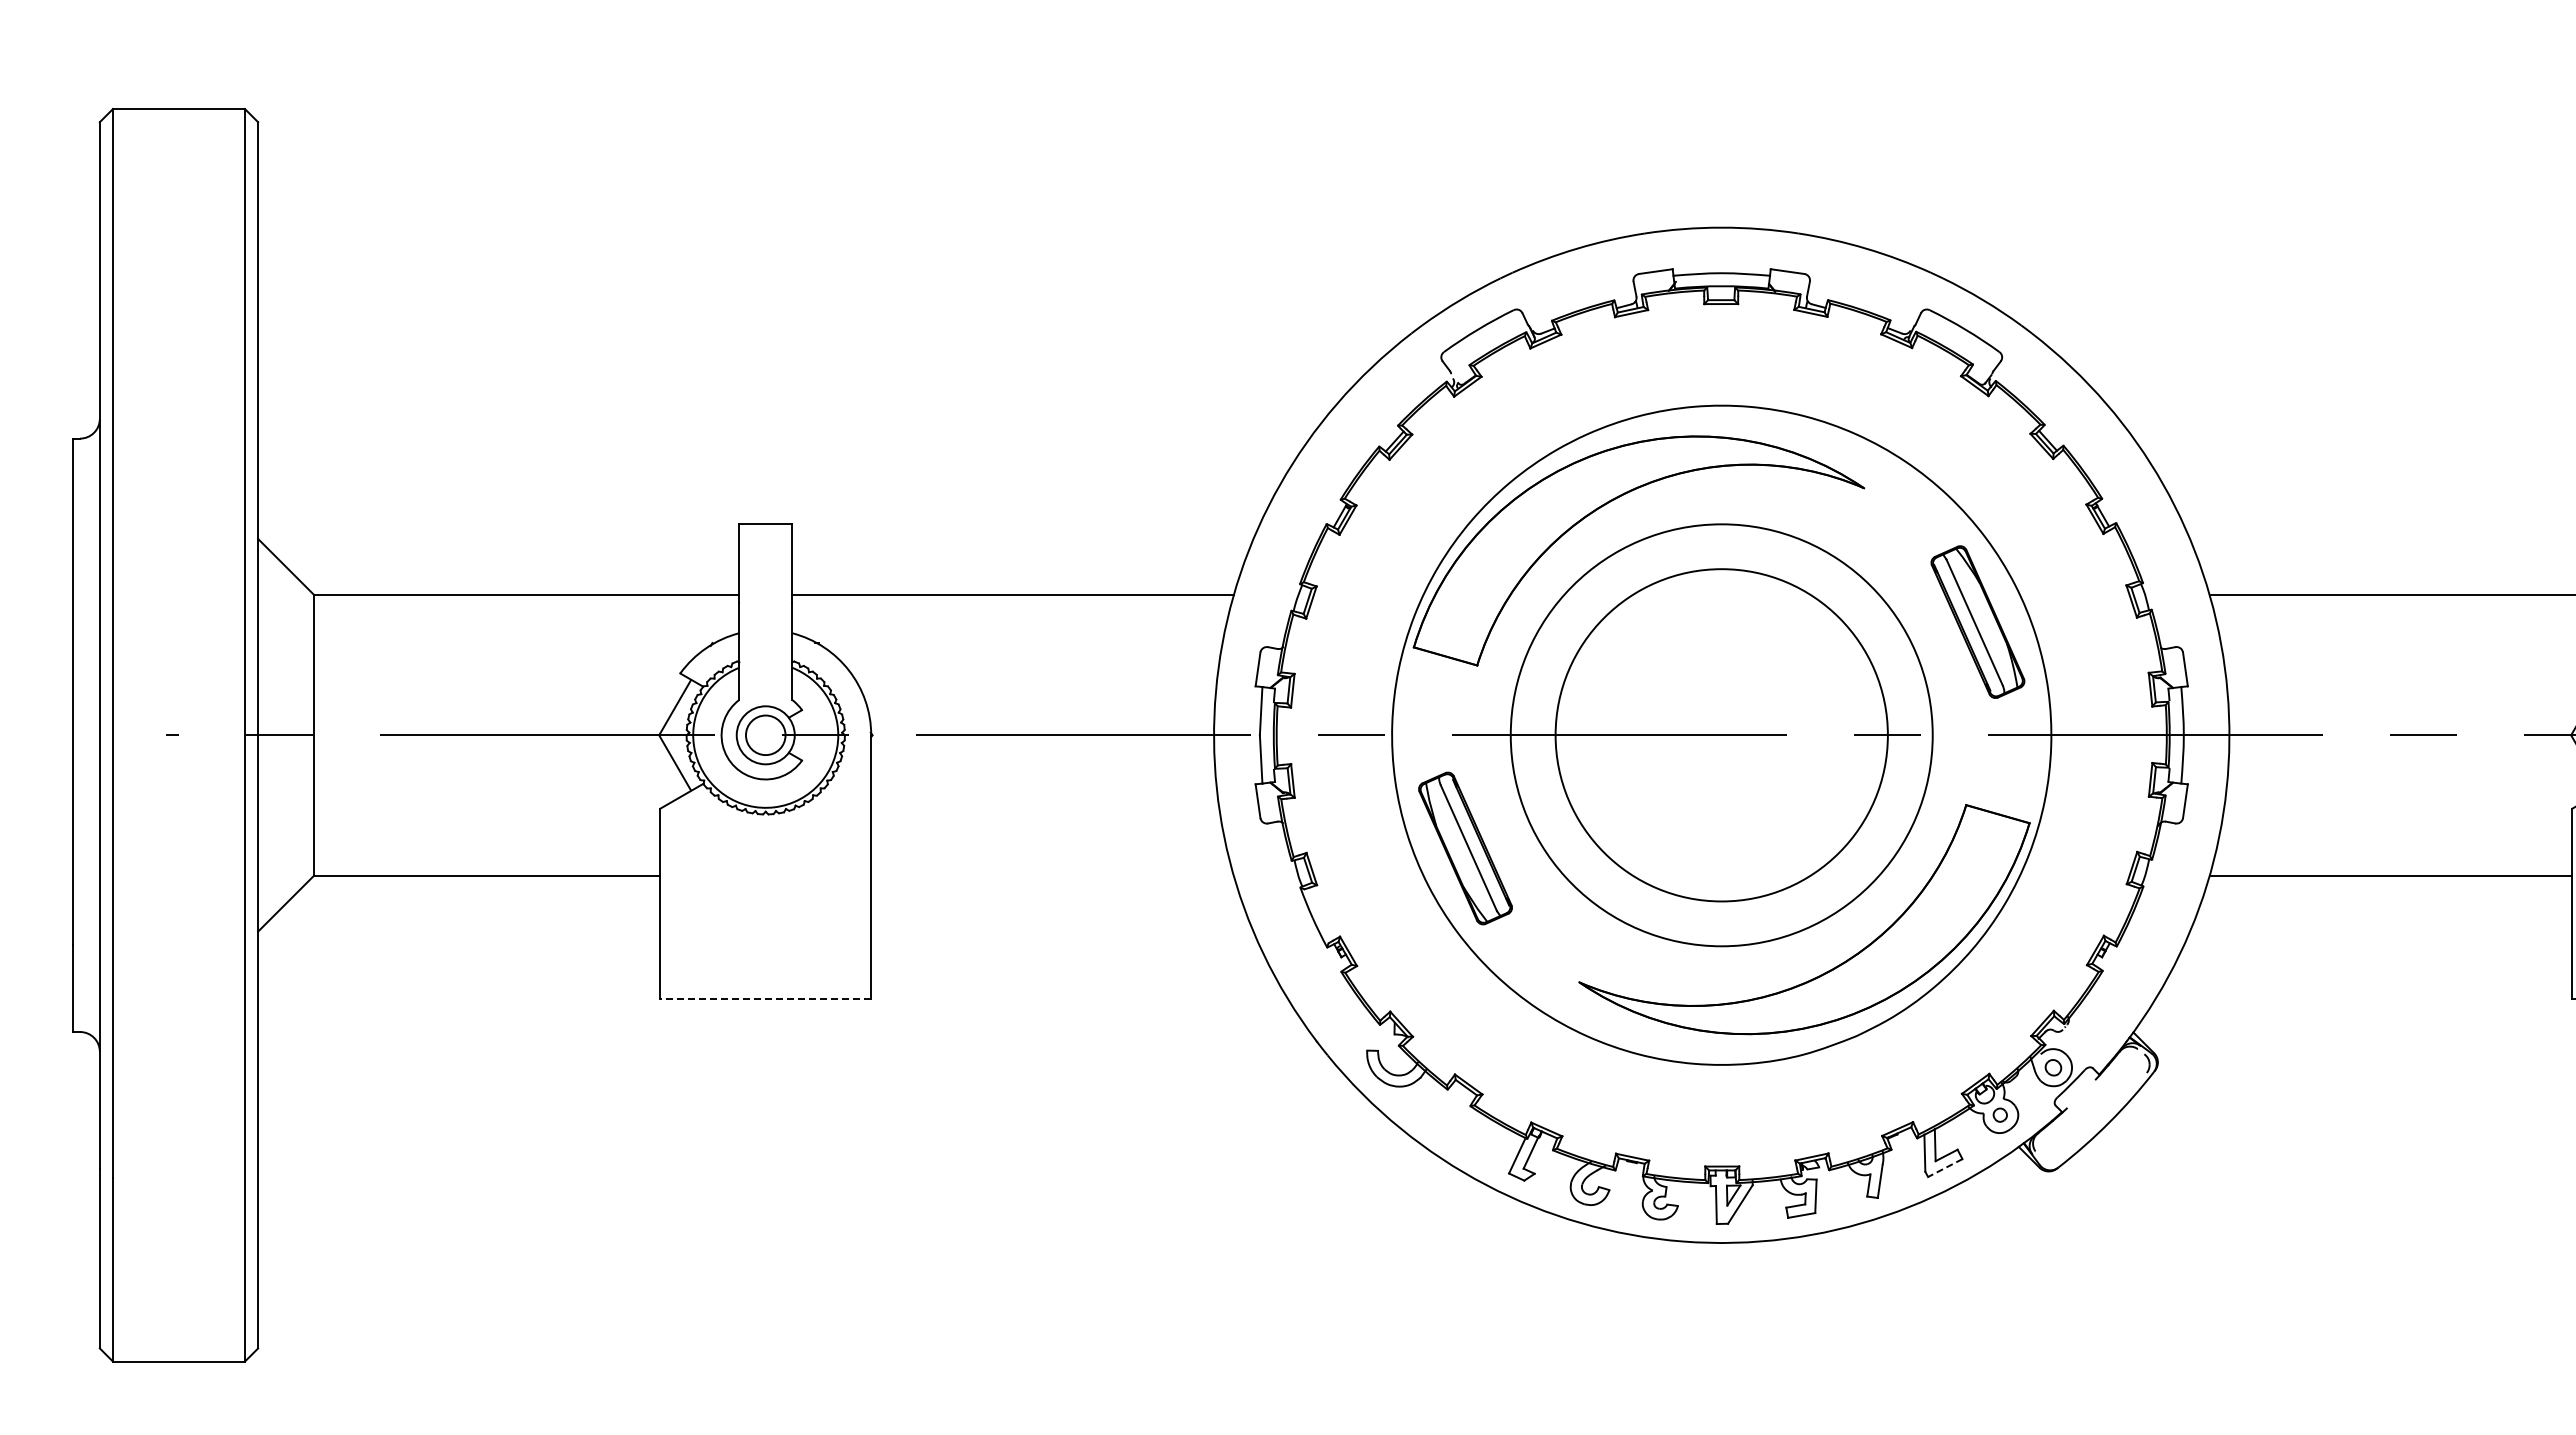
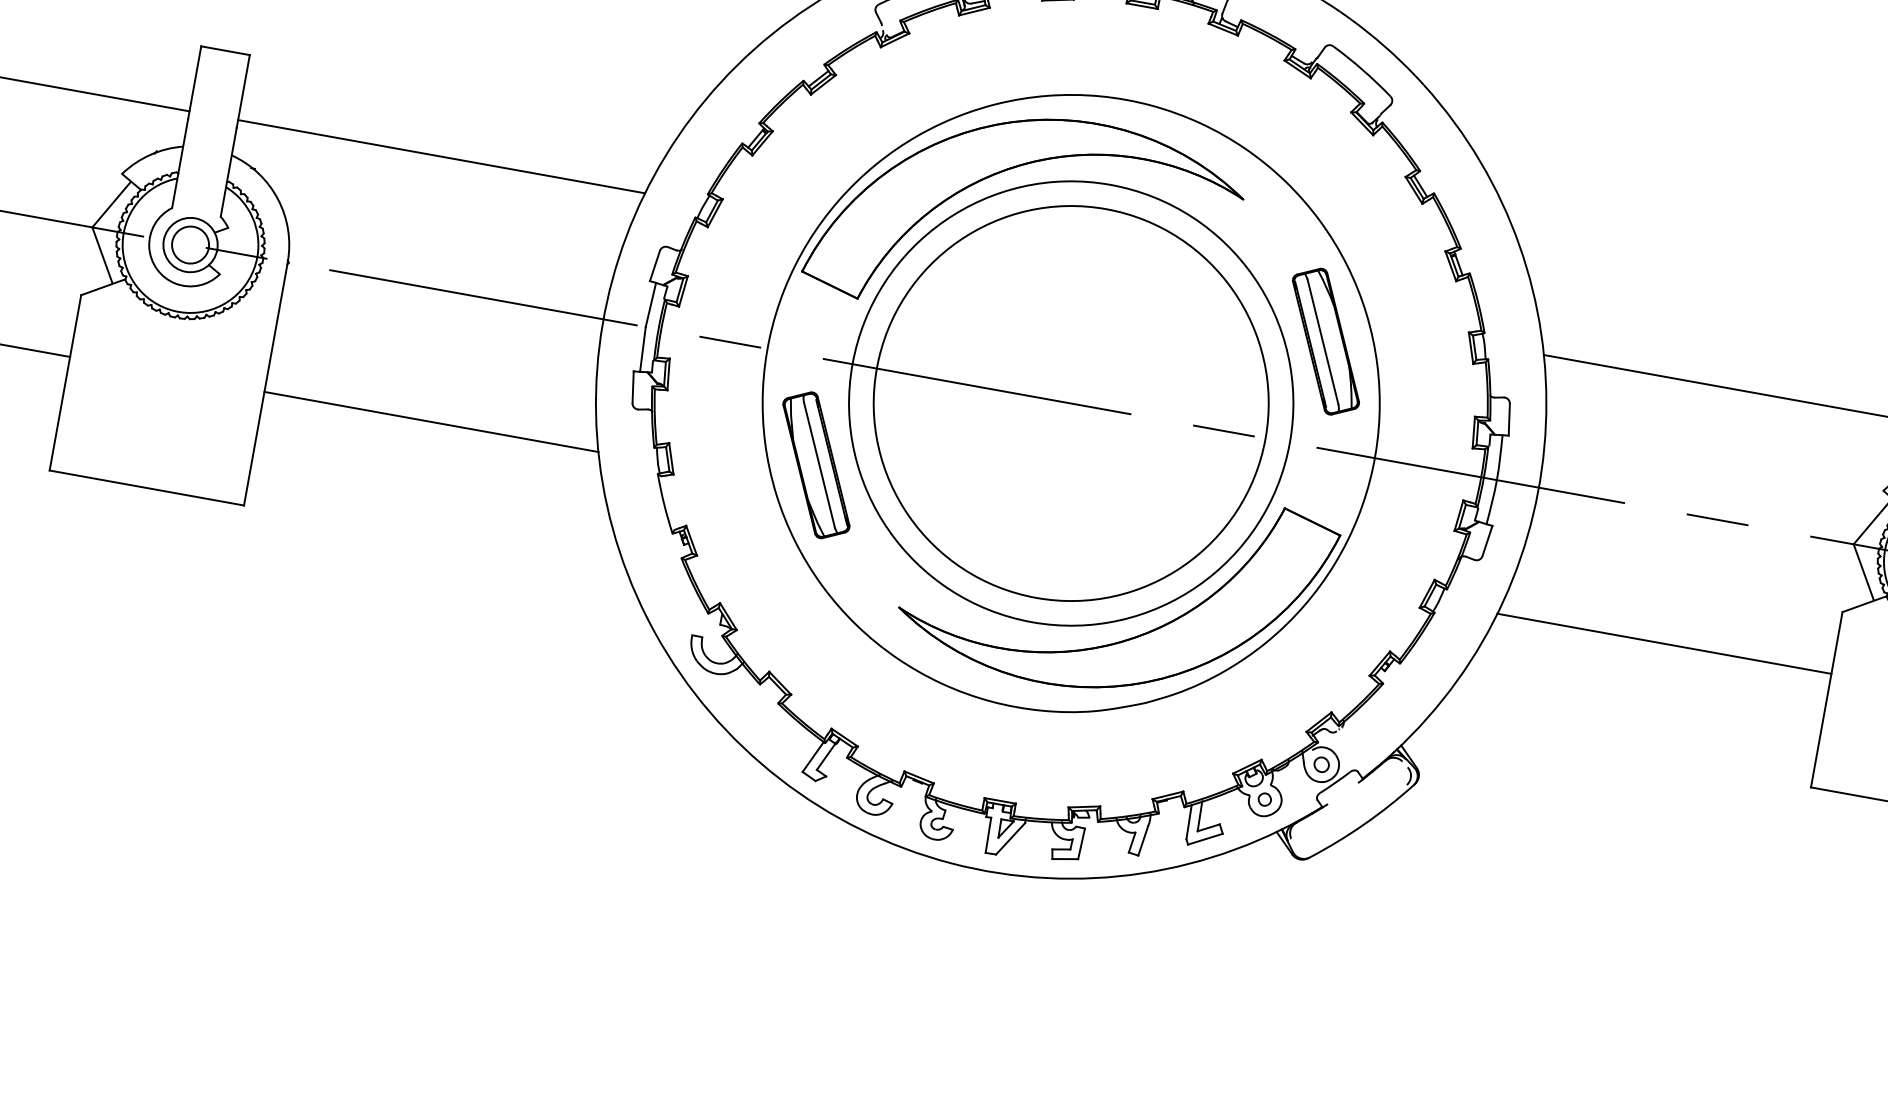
circle: (1721, 734) -> (1071, 402), size x1.43
line: (1052, 875) -> (431, 421), added
line: (765, 999) -> (146, 488), dashed -> solid
line: (1944, 1168) -> (1204, 839), dashed -> solid

